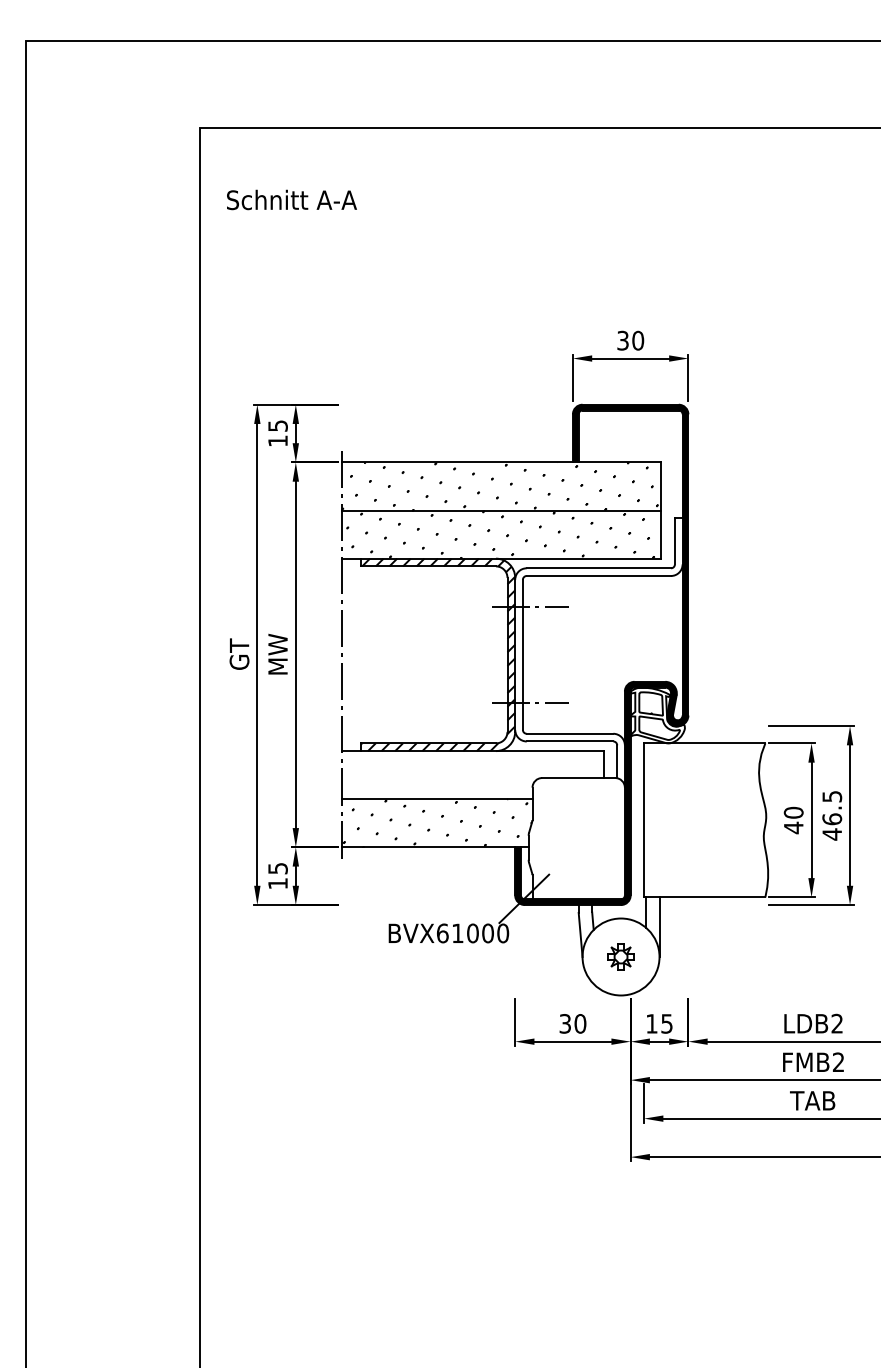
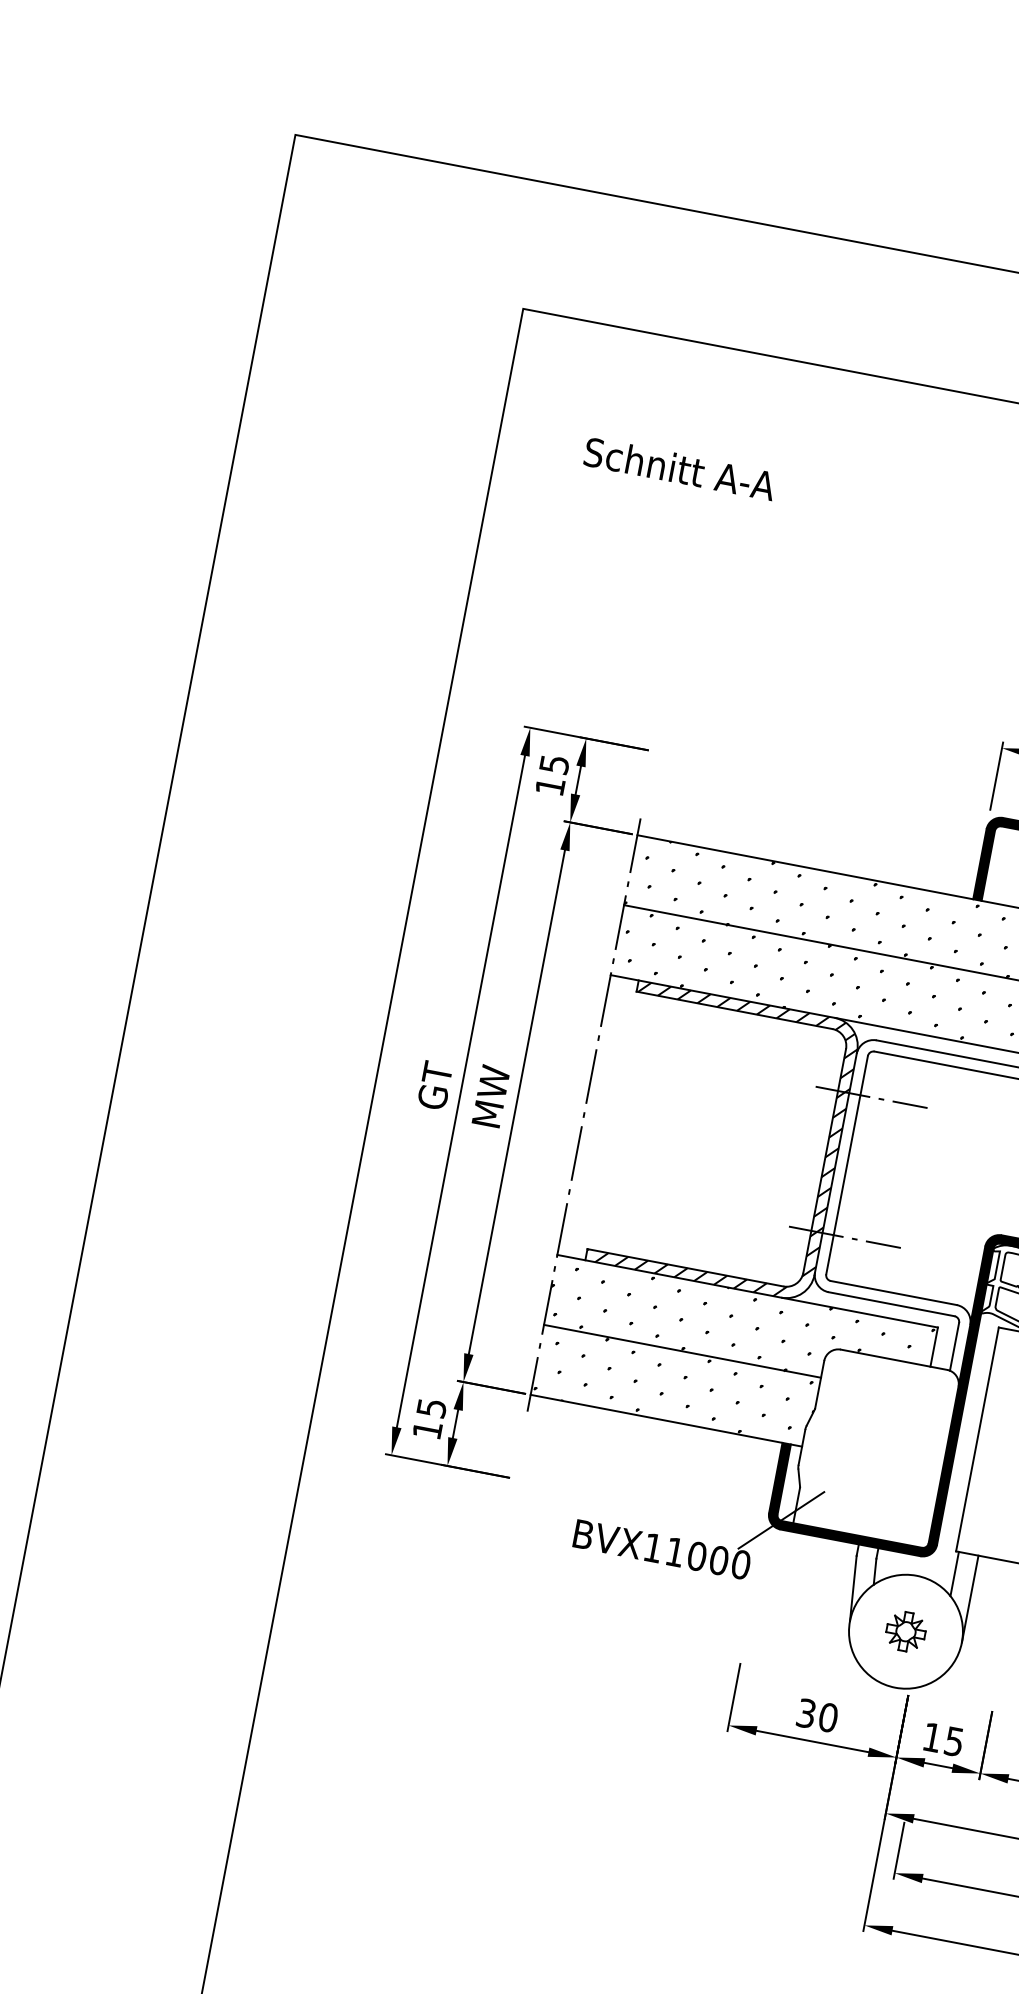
text: (291, 199) -> (679, 468), moved
hatch: (472, 775) -> (740, 1326), added
text: (442, 933) -> (652, 1548), BVX61000 -> BVX11000

